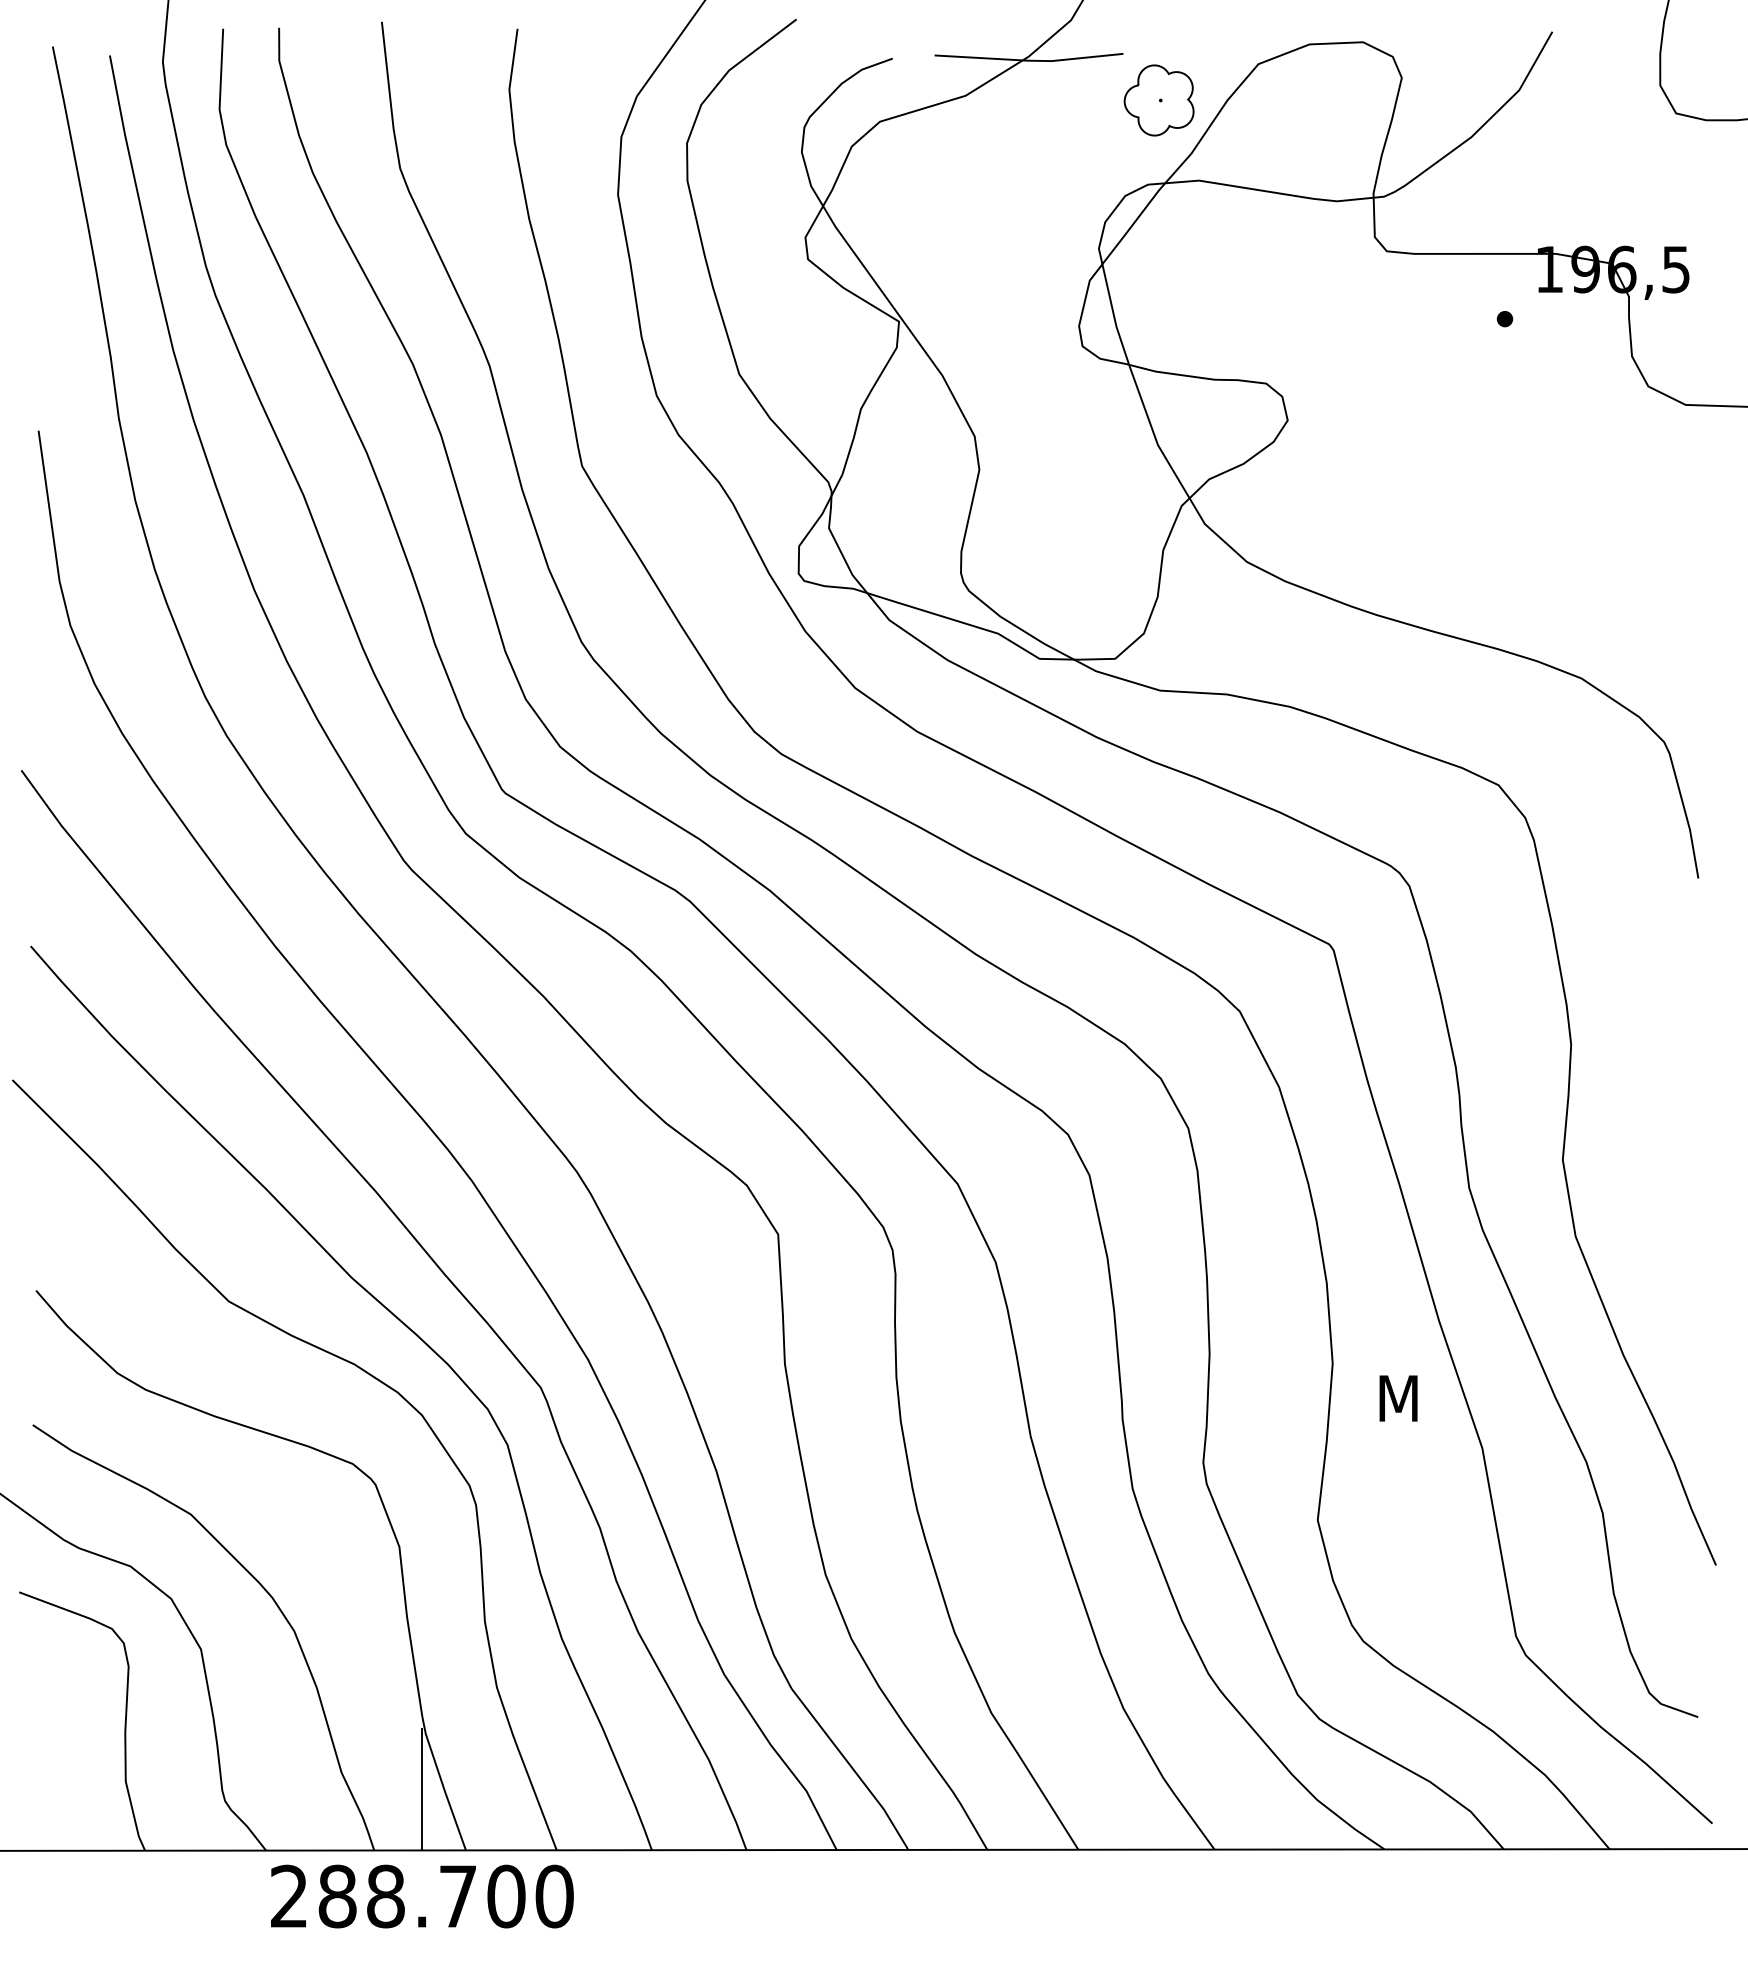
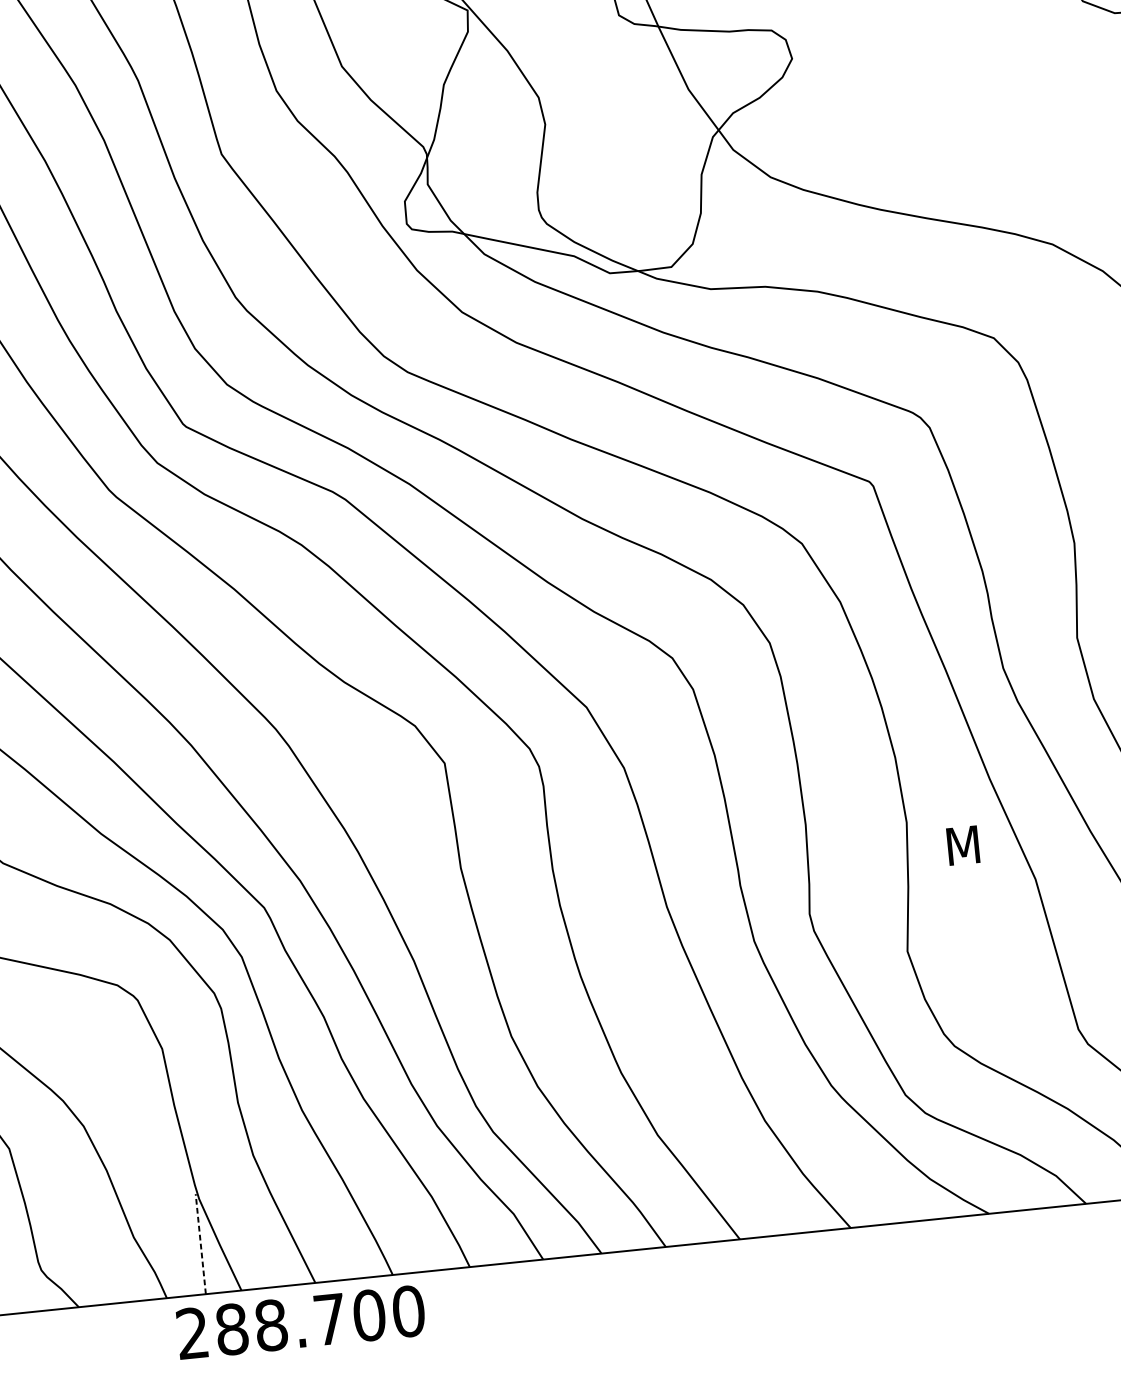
line: (422, 1788) -> (201, 1243), solid -> dashed
text: (422, 1896) -> (301, 1322), moved

